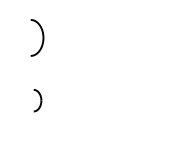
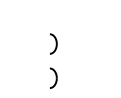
part: (37, 99) -> (53, 77), size x1.67

